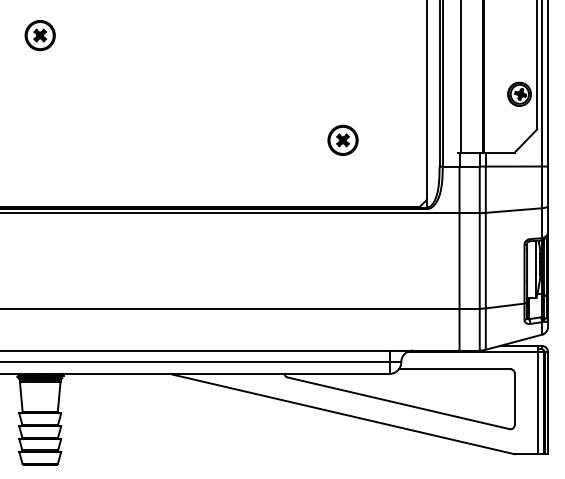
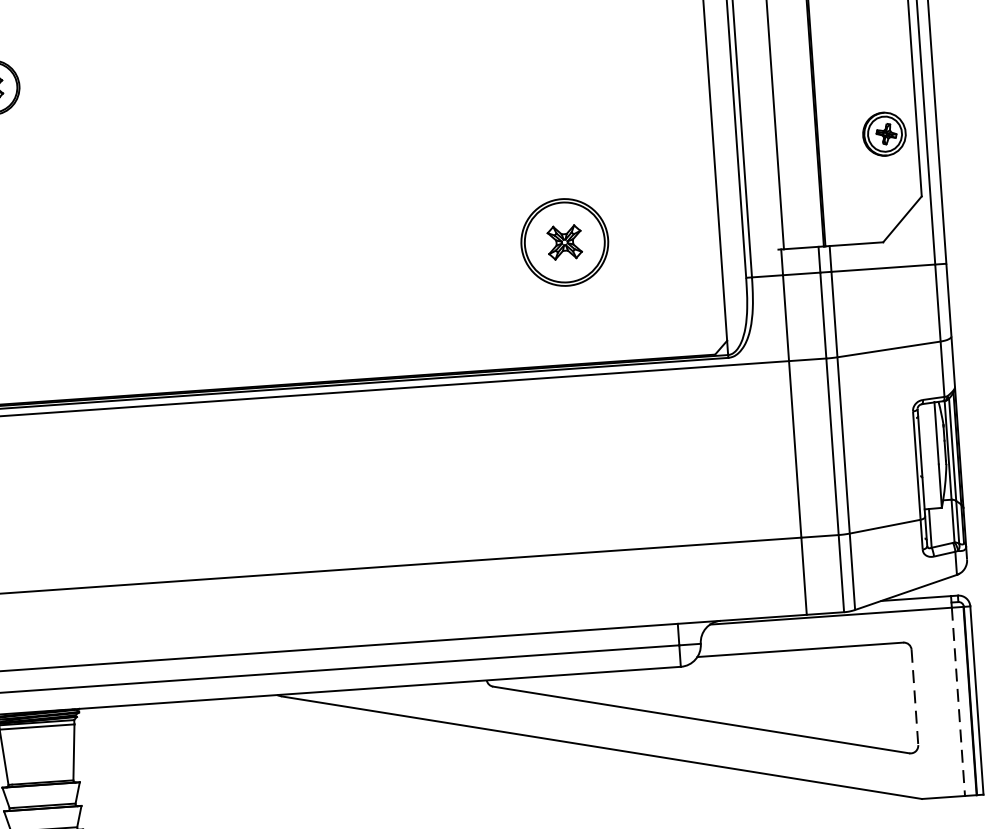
part: (342, 139) -> (563, 240), size x1.6
line: (514, 399) -> (914, 698), solid -> dashed
line: (538, 403) -> (959, 702), solid -> dashed

